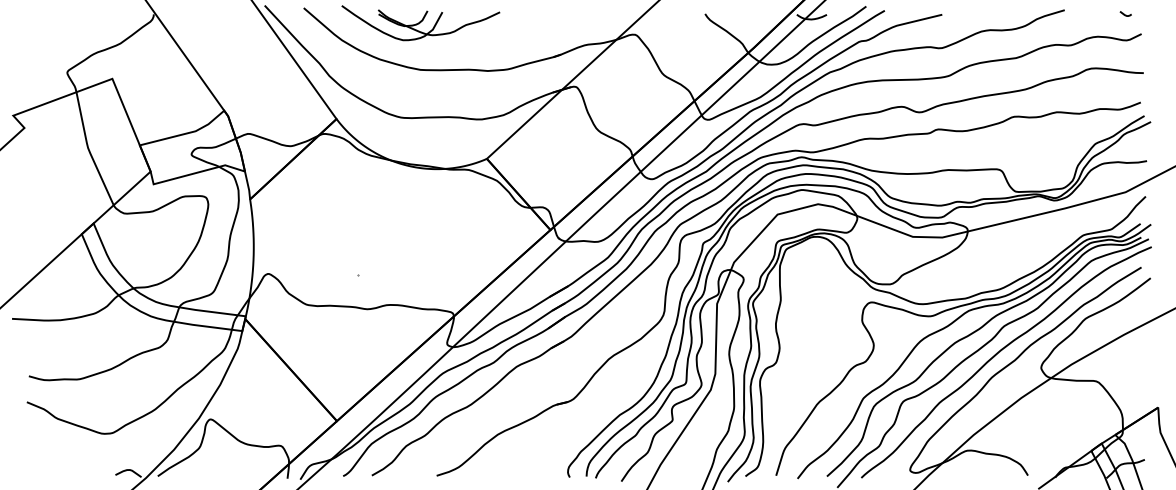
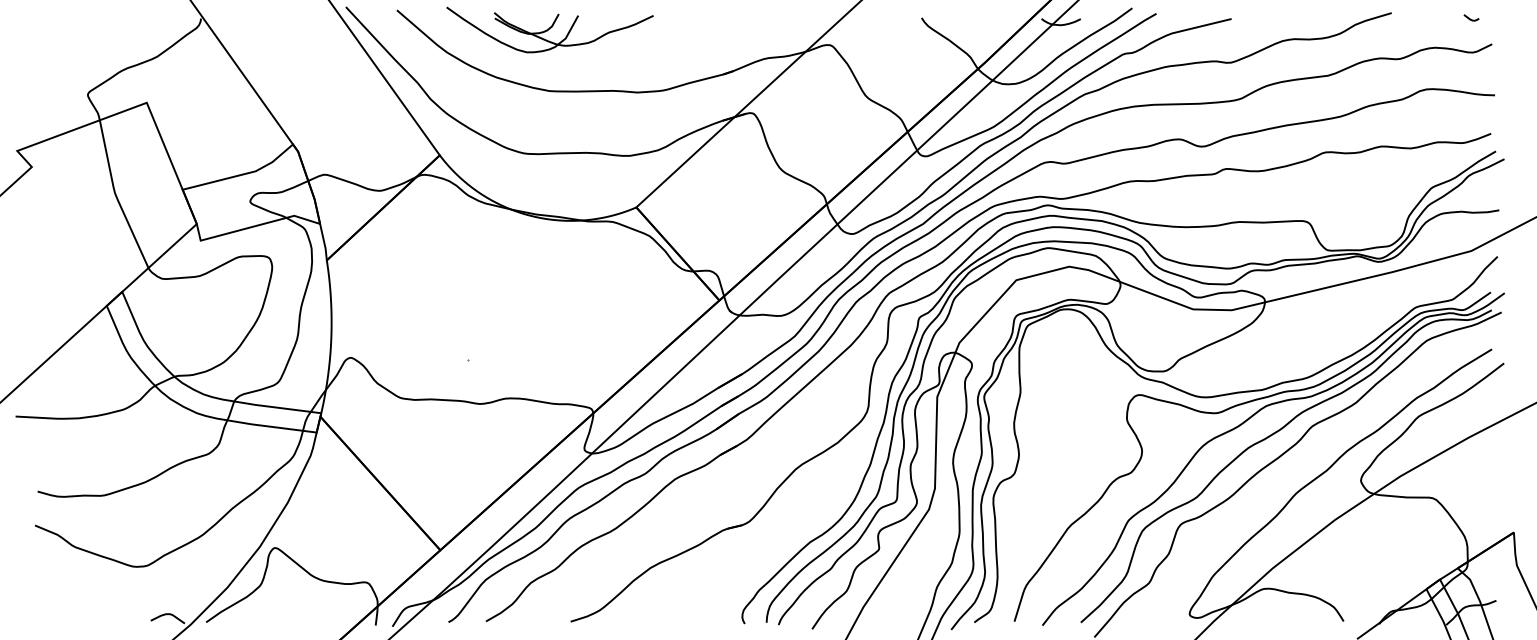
curve: (998, 354) -> (1304, 462), removed

